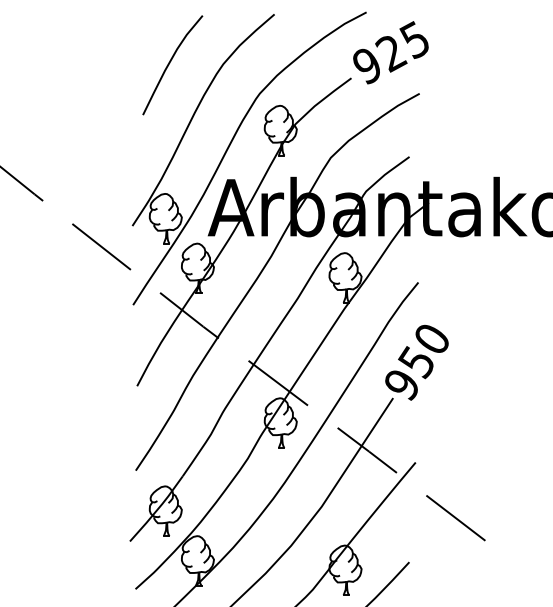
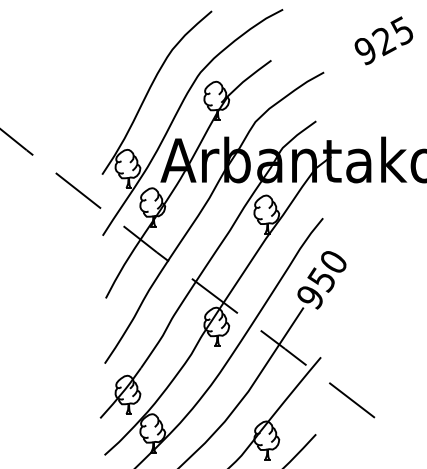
text: (390, 52) -> (383, 40), moved
curve: (170, 64) -> (131, 49), removed

